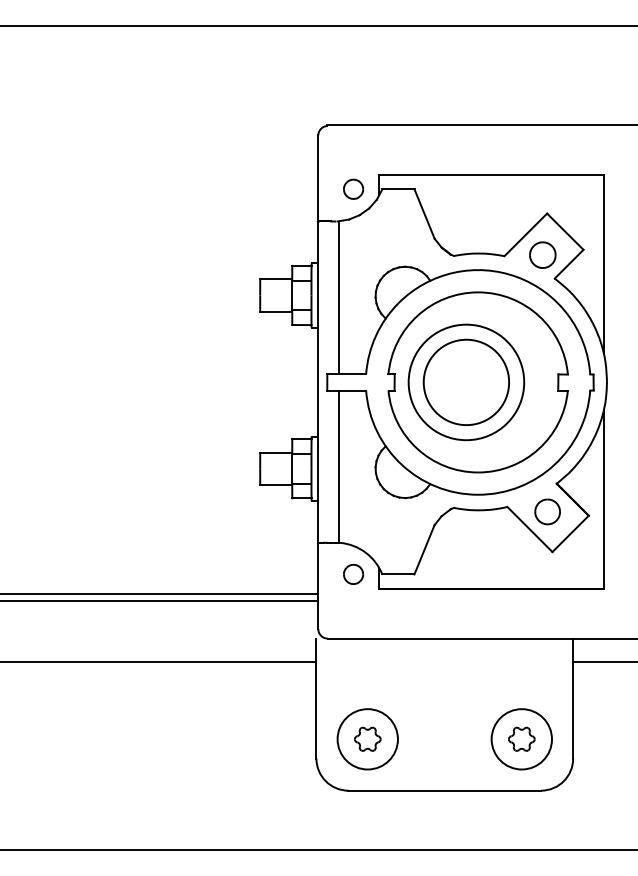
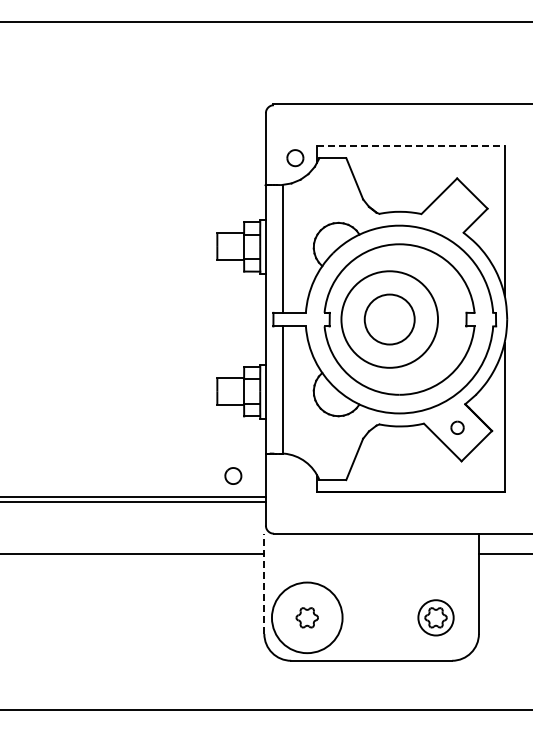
line: (491, 174) -> (410, 145), solid -> dashed
part: (542, 254) -> (453, 212), removed
circle: (466, 382) -> (389, 319), size x0.7
part: (547, 511) -> (457, 427), size x0.6
part: (353, 573) -> (233, 475), moved
line: (316, 698) -> (264, 583), solid -> dashed
circle: (368, 738) -> (307, 617), size x1.4
circle: (521, 738) -> (435, 617), size x0.7

